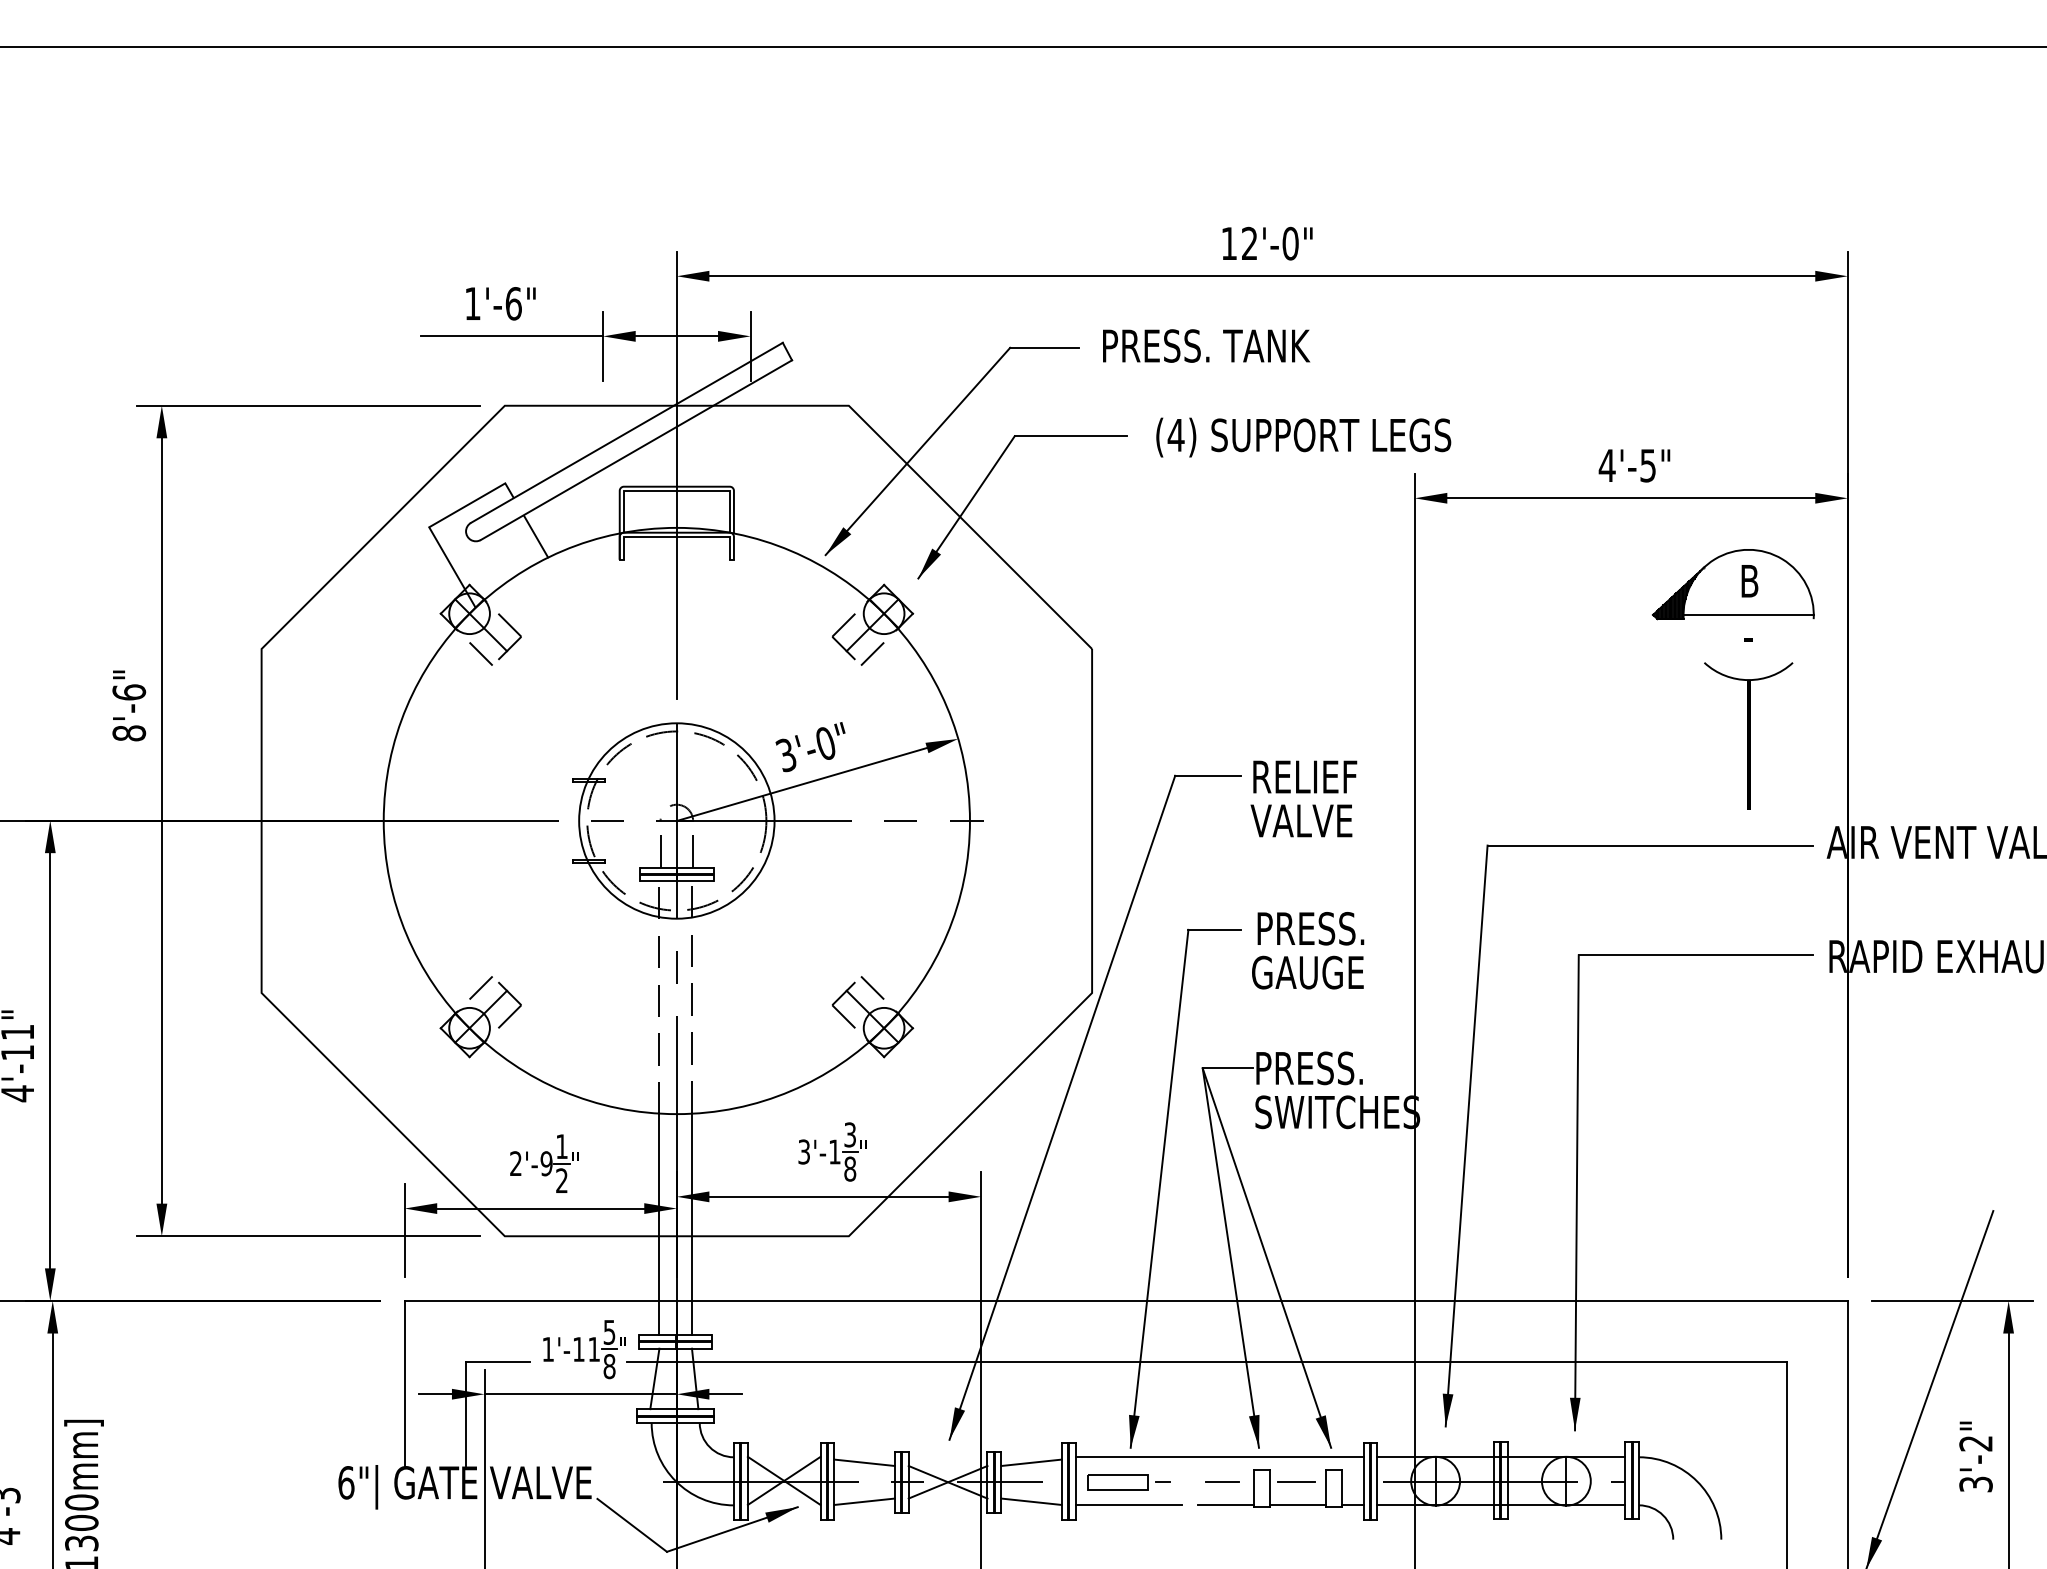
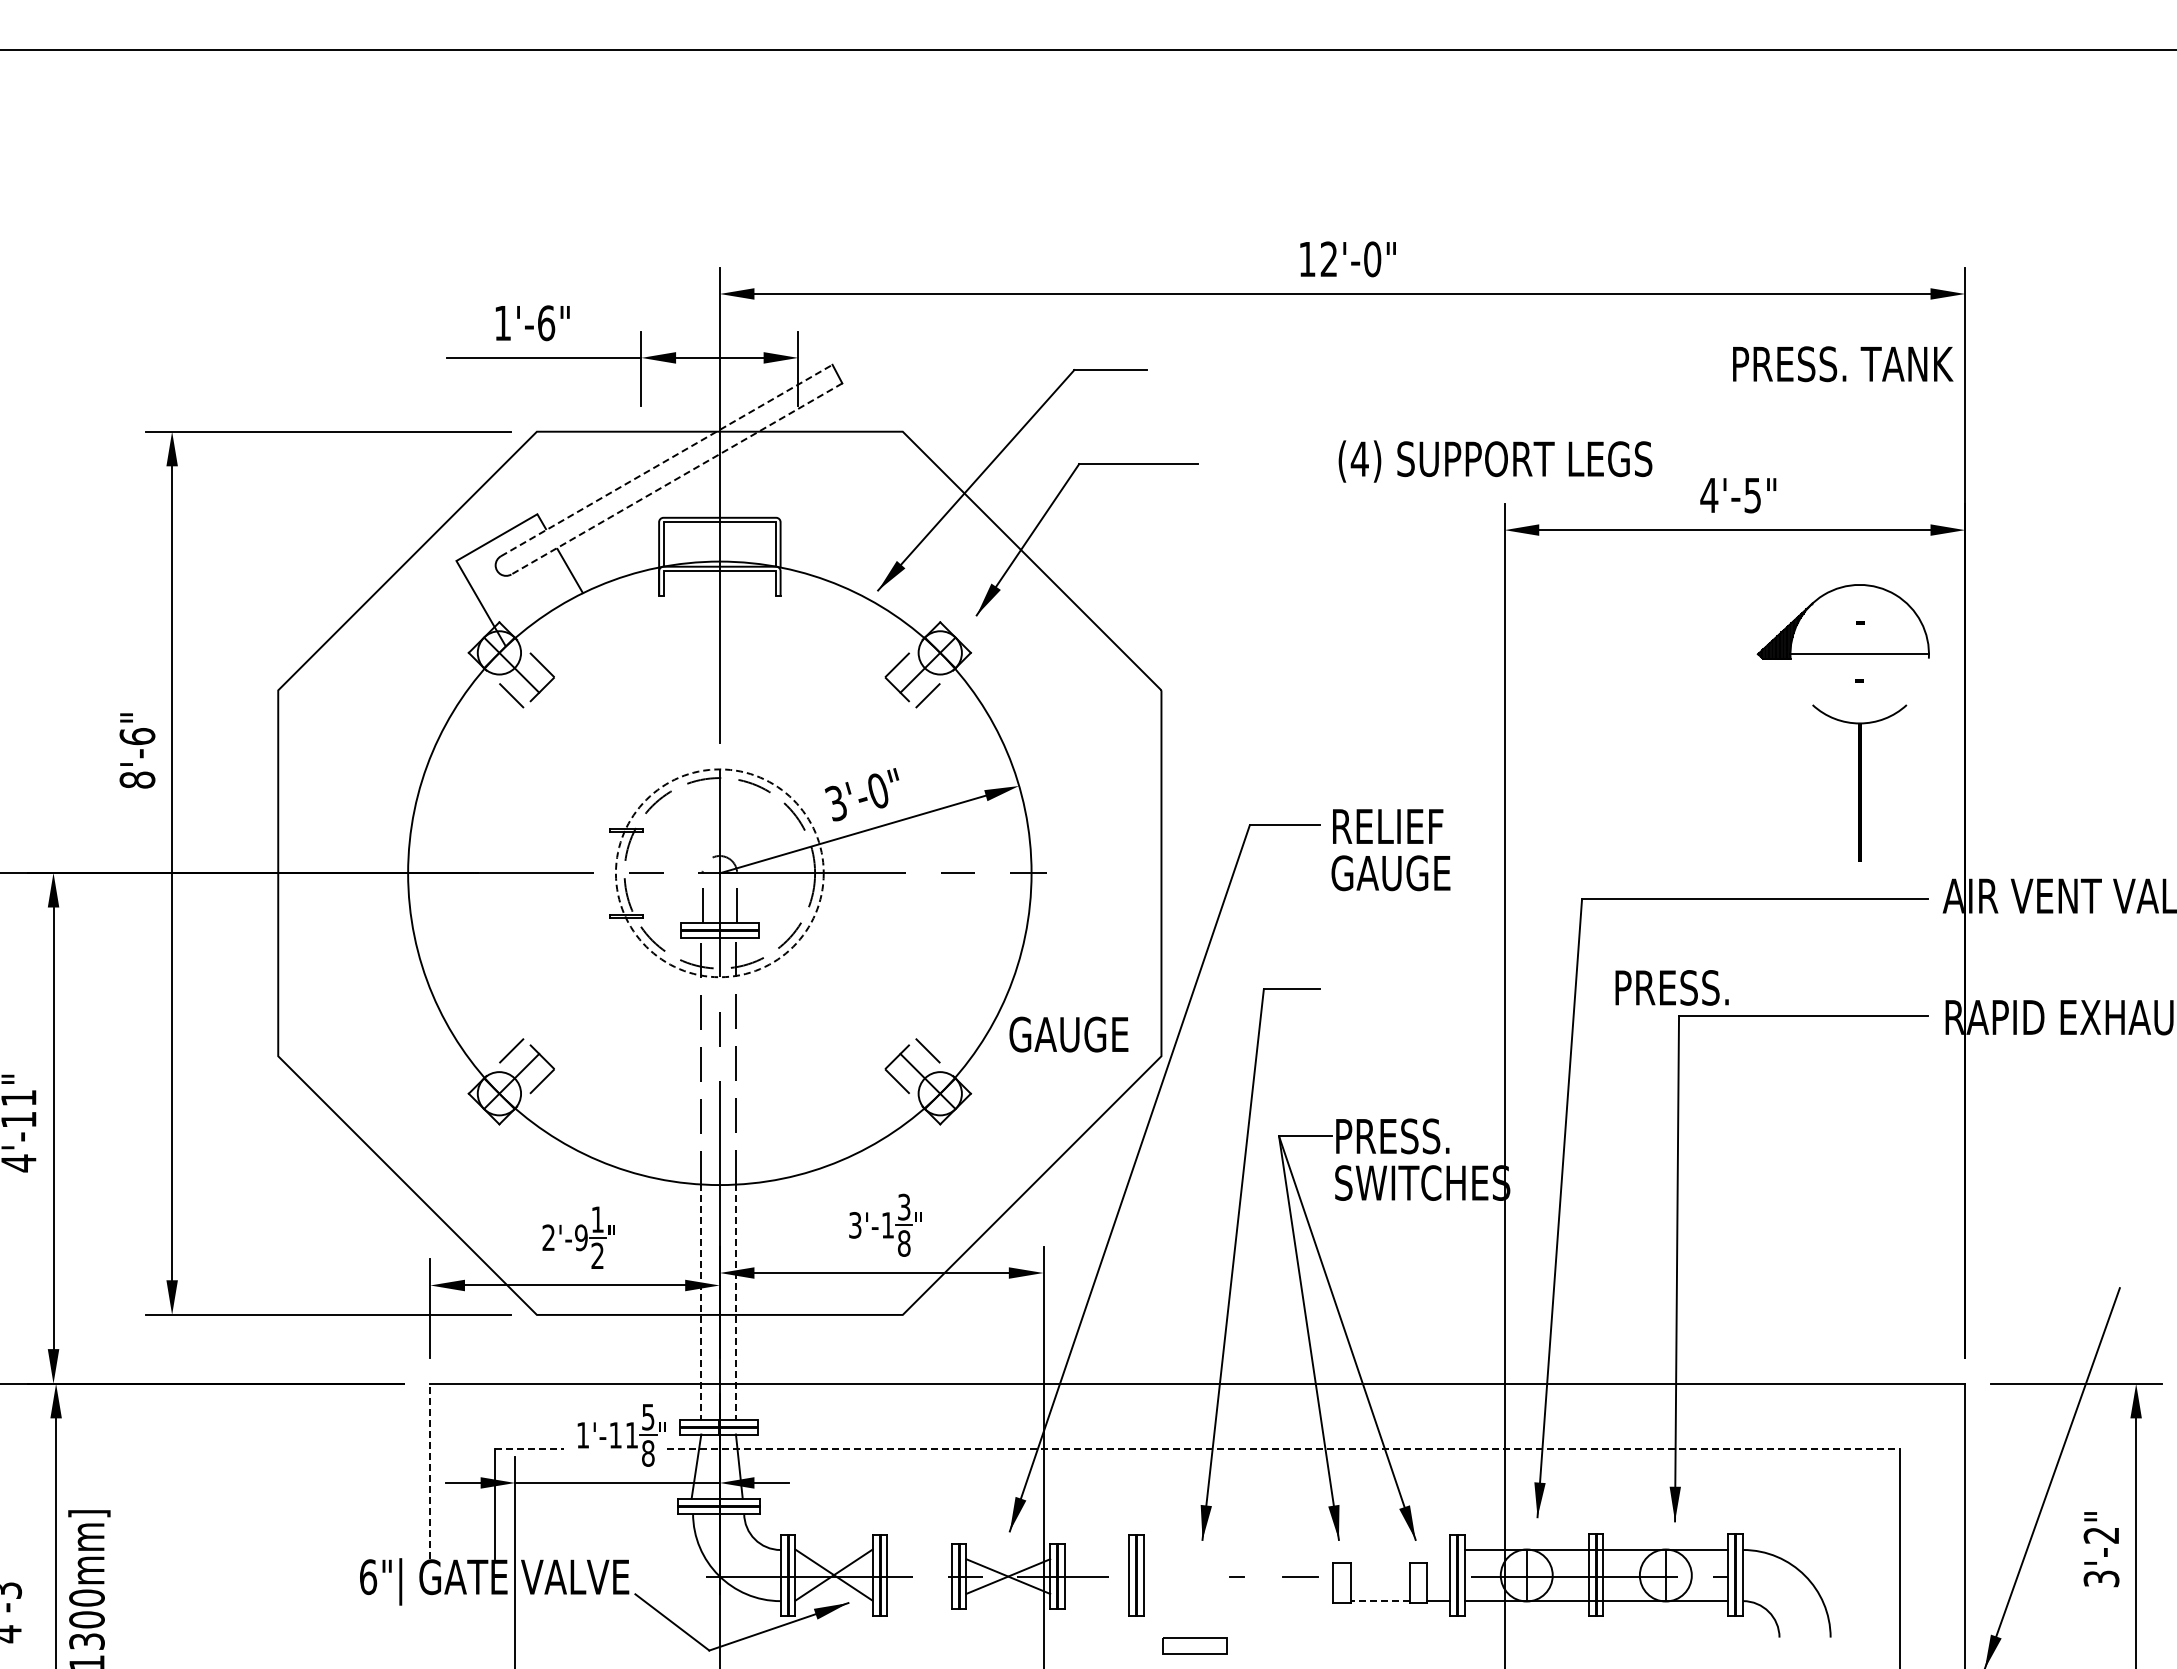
text: (1206, 346) -> (1843, 364), moved
line: (627, 432) -> (667, 460), solid -> dashed
text: (1303, 437) -> (1495, 461), moved
line: (636, 450) -> (676, 479), solid -> dashed
text: (1749, 581) -> (1860, 618), B -> -
circle: (676, 821) -> (719, 873), solid -> dashed
text: (1307, 821) -> (1390, 873), VALVE -> GAUGE
text: (1310, 928) -> (1671, 987), moved
text: (1307, 972) -> (1068, 1034), moved
line: (659, 1223) -> (701, 1301), solid -> dashed
line: (691, 1223) -> (735, 1301), solid -> dashed
line: (498, 1361) -> (530, 1448), solid -> dashed
line: (1206, 1361) -> (1283, 1448), solid -> dashed
line: (404, 1383) -> (430, 1471), solid -> dashed
line: (1219, 1456) -> (1296, 1549), removed
line: (864, 1462) -> (919, 1555), removed
line: (1031, 1462) -> (1096, 1555), removed
part: (1117, 1482) -> (1194, 1645), moved
line: (1296, 1482) -> (1378, 1576), removed
line: (864, 1501) -> (919, 1596), removed
line: (1031, 1501) -> (1096, 1596), removed
line: (1127, 1504) -> (1199, 1600), removed
line: (1225, 1504) -> (1303, 1600), removed
line: (1298, 1504) -> (1380, 1600), solid -> dashed

